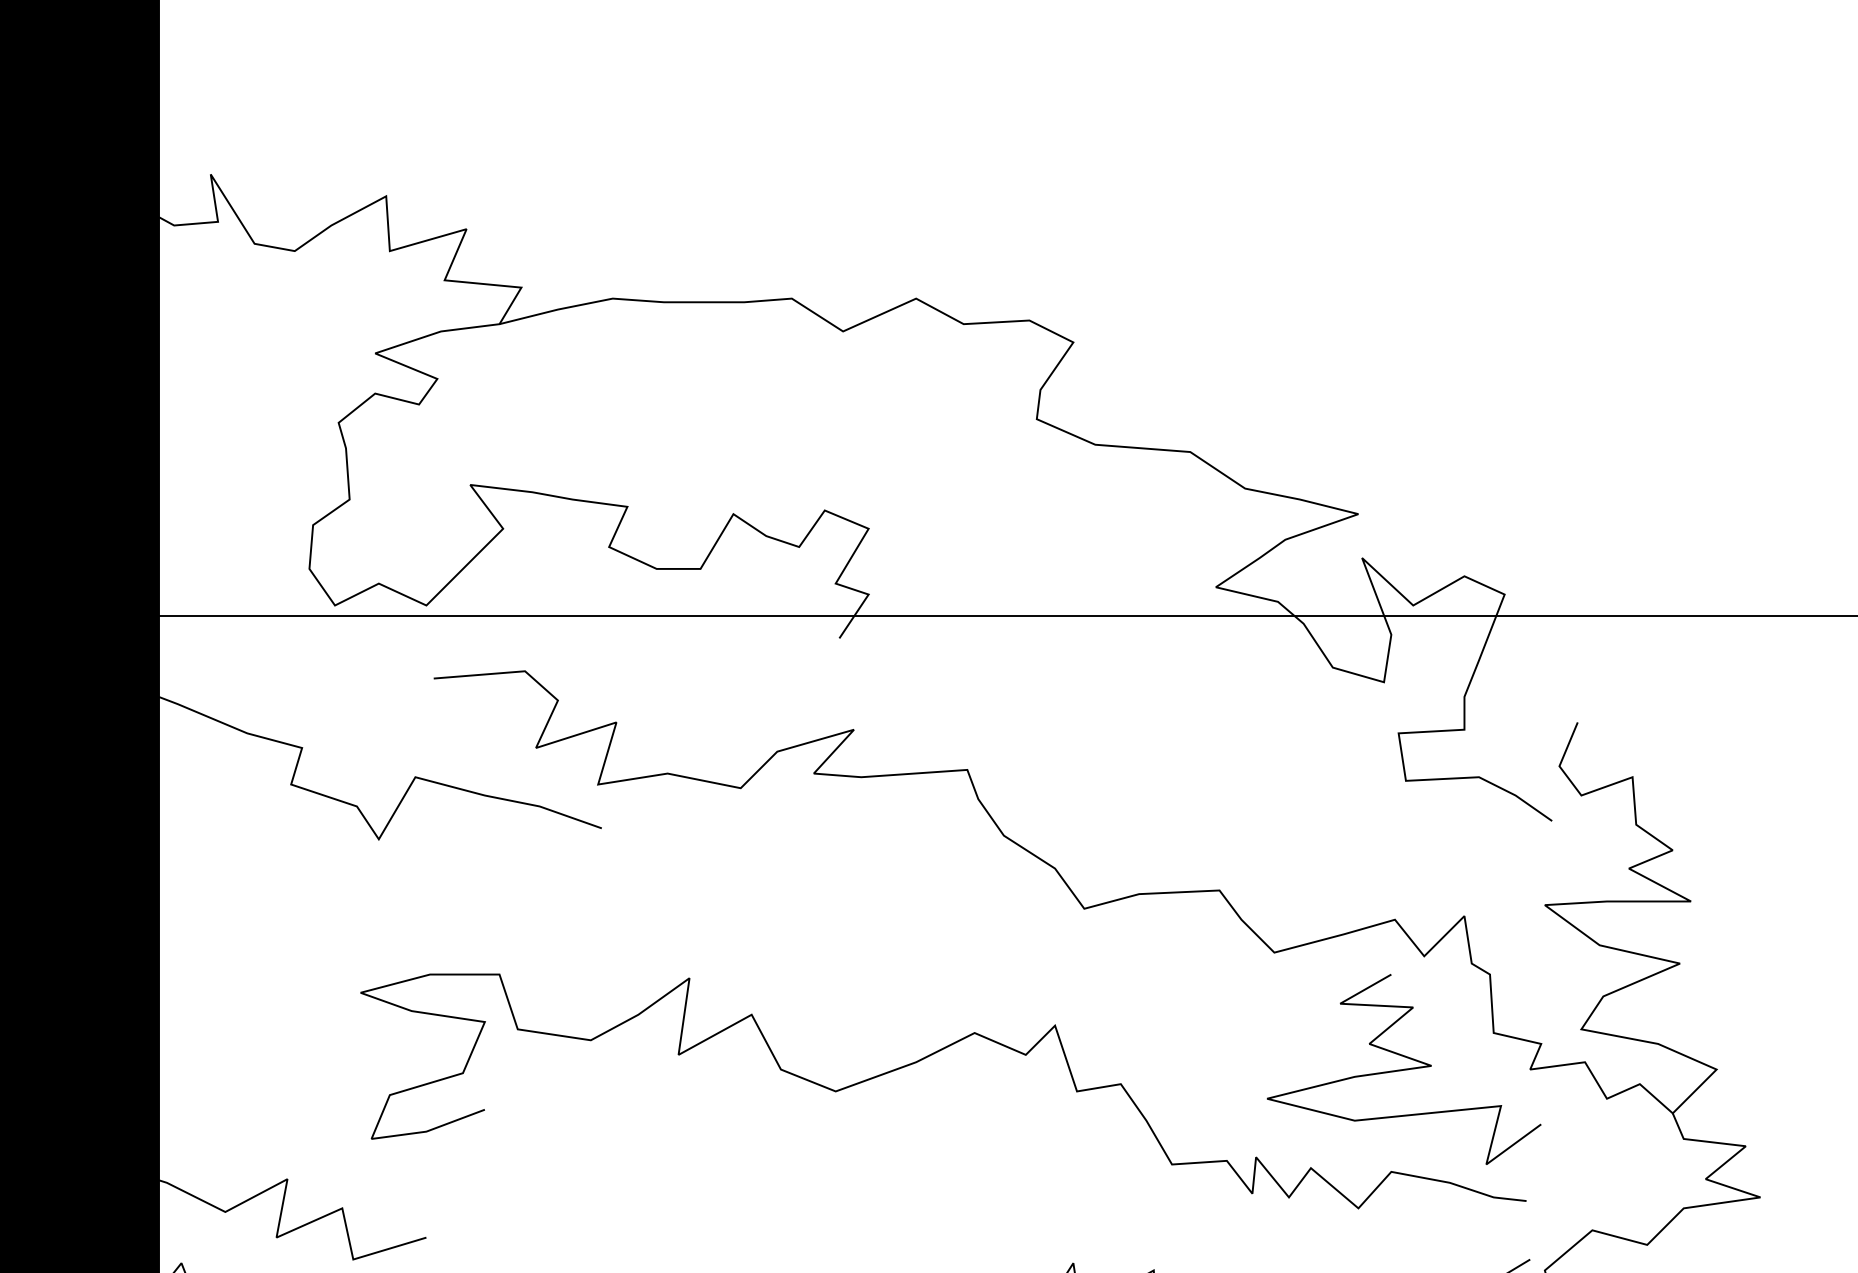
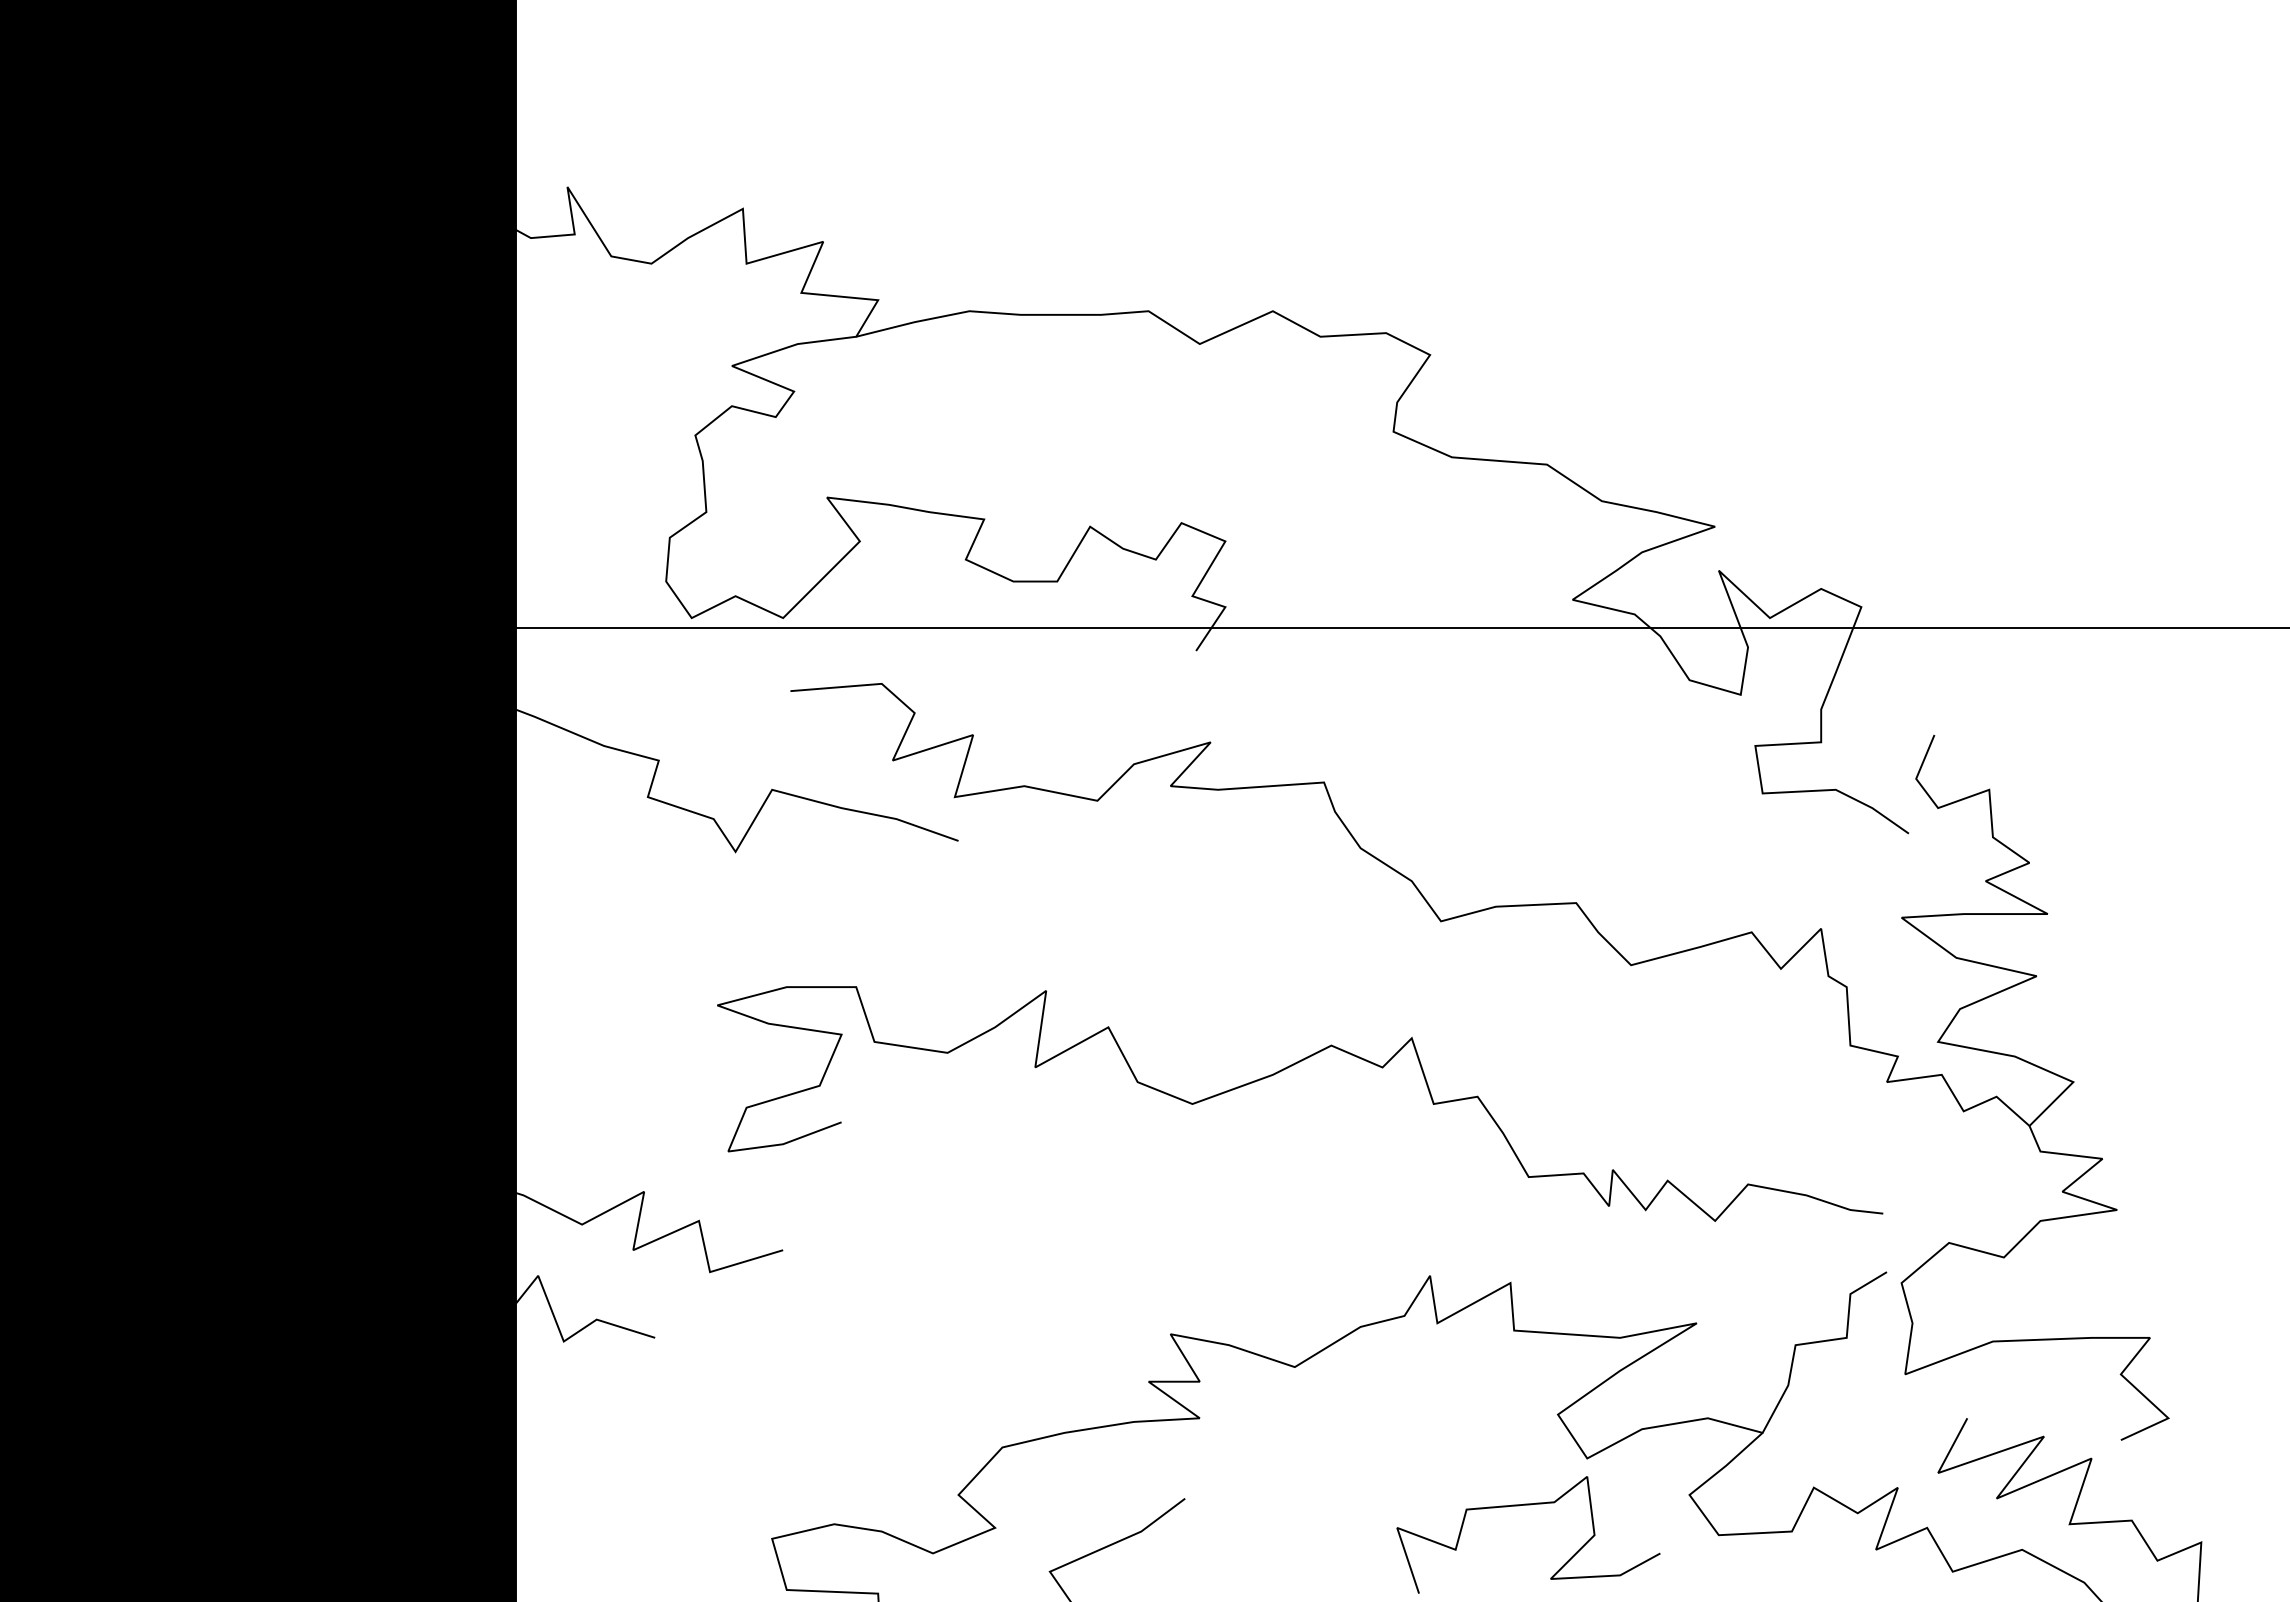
curve: (1403, 1068) -> (1760, 1081), removed

